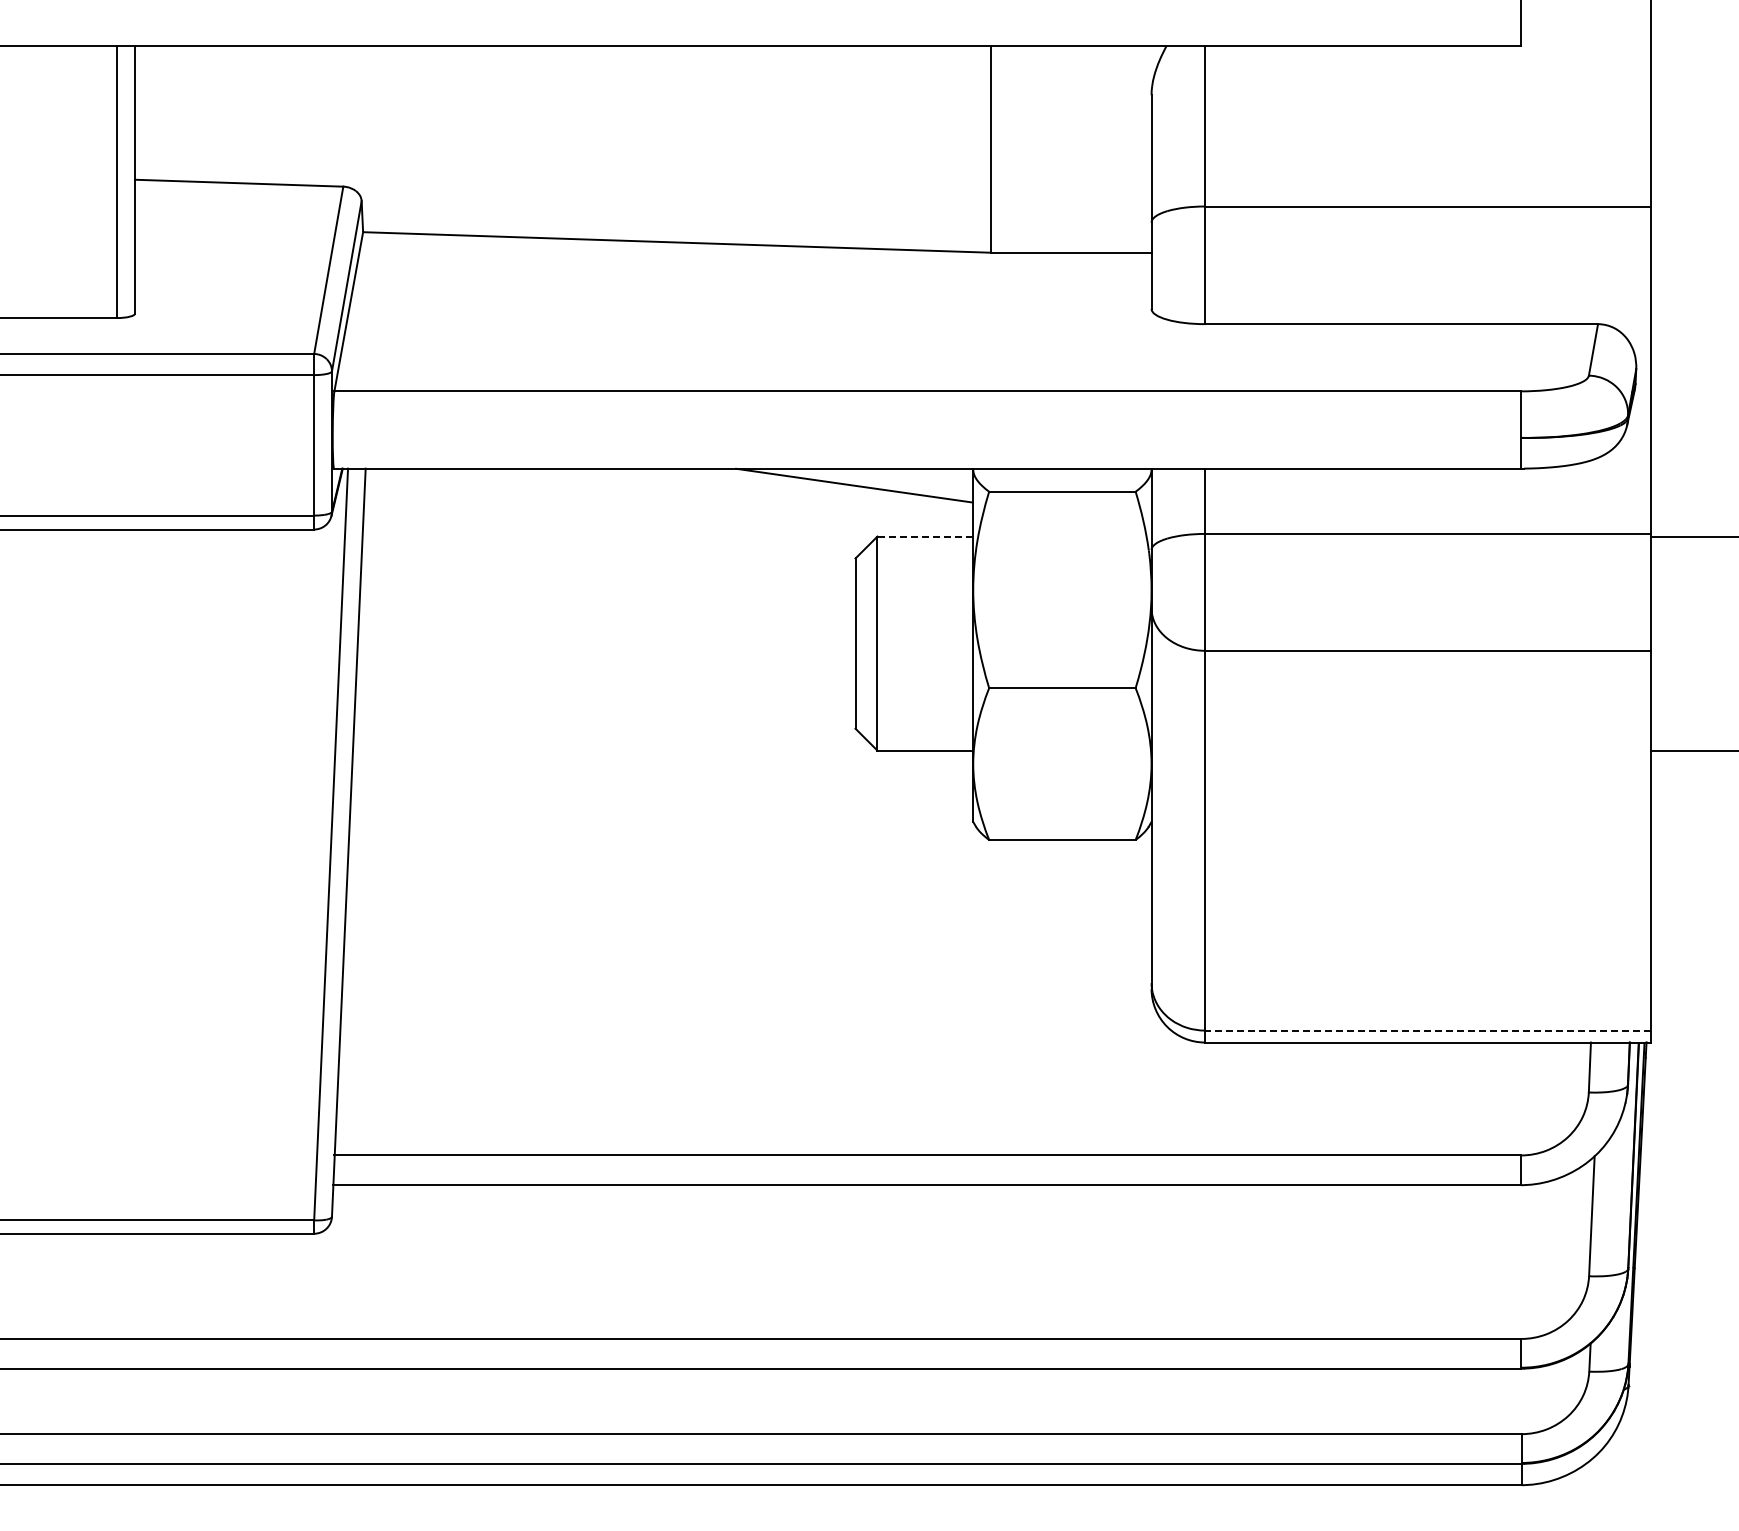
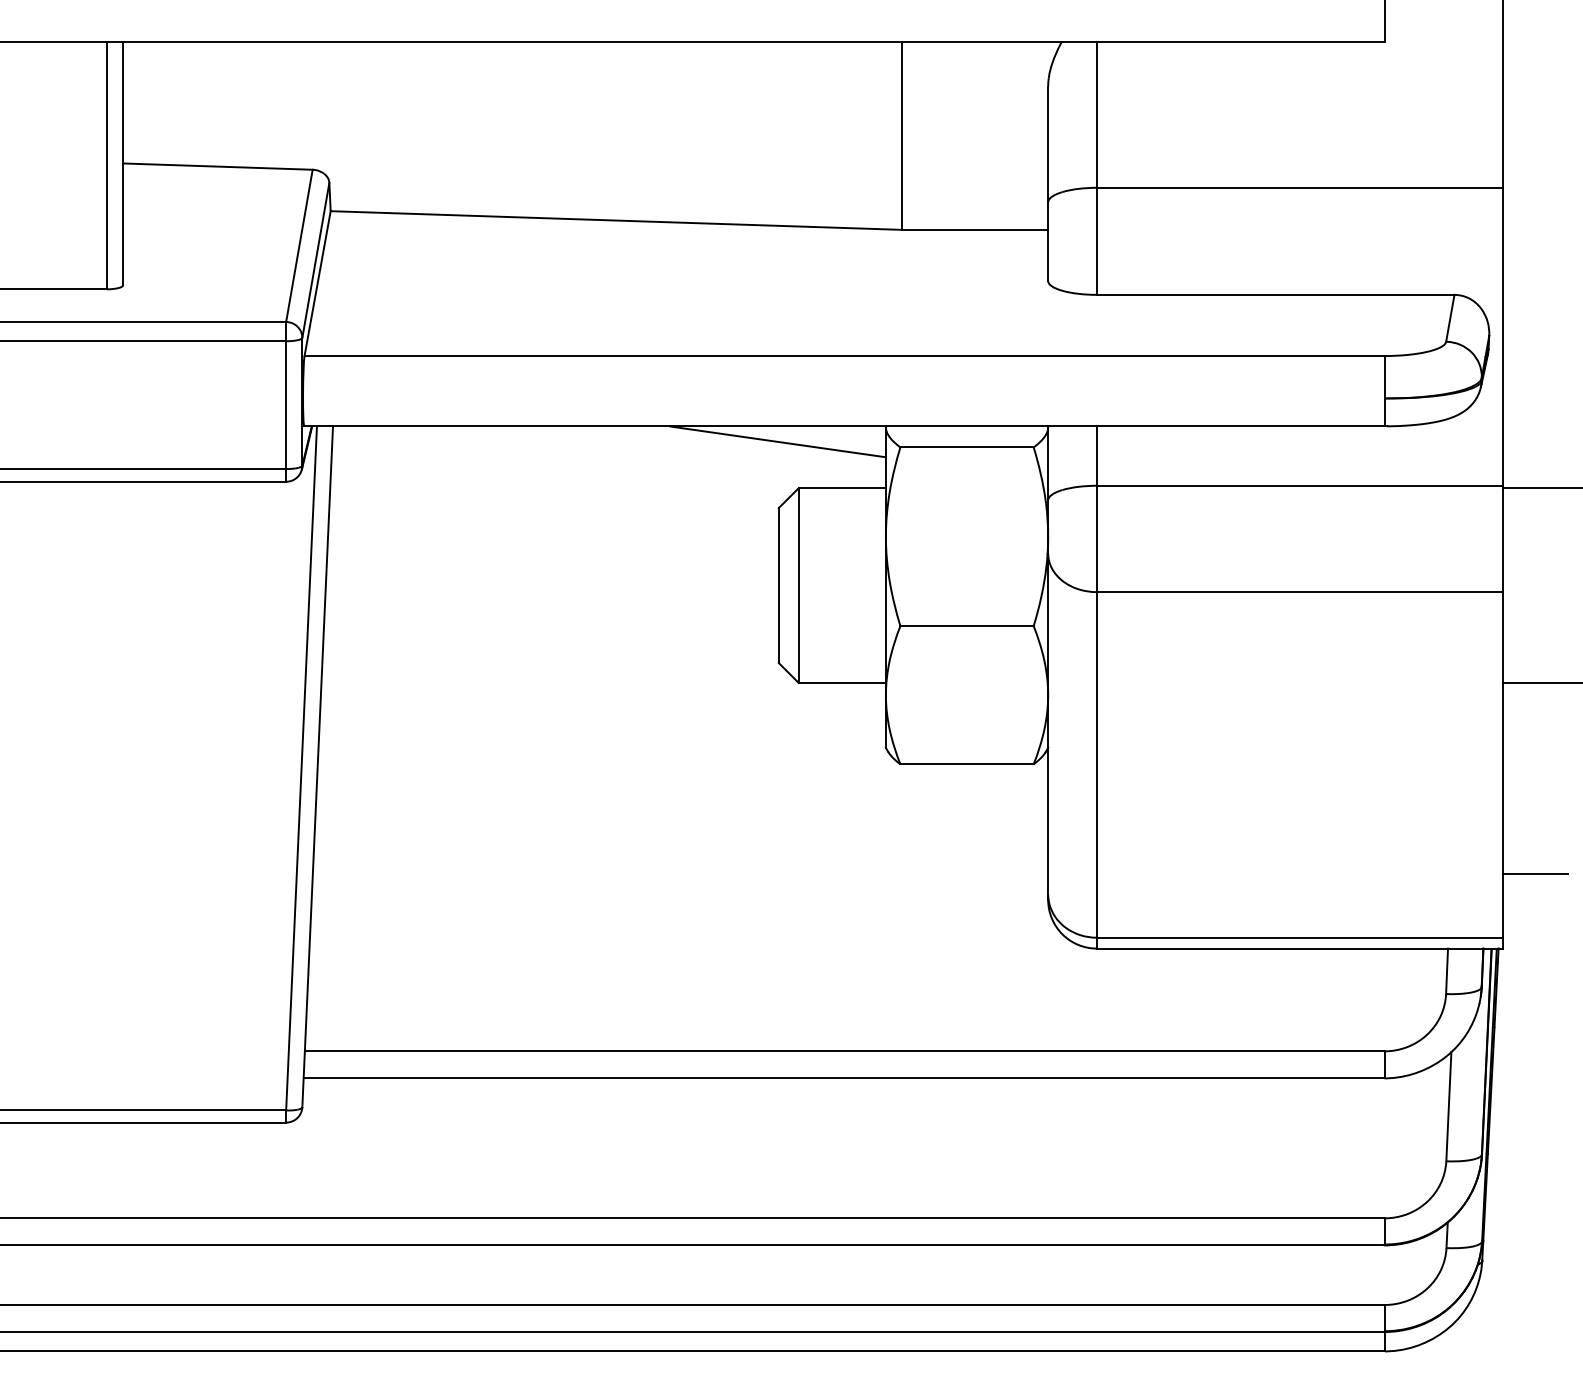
line: (925, 536) -> (842, 488), dashed -> solid
line: (1686, 960) -> (1534, 873), added
line: (1427, 1030) -> (1299, 937), dashed -> solid

